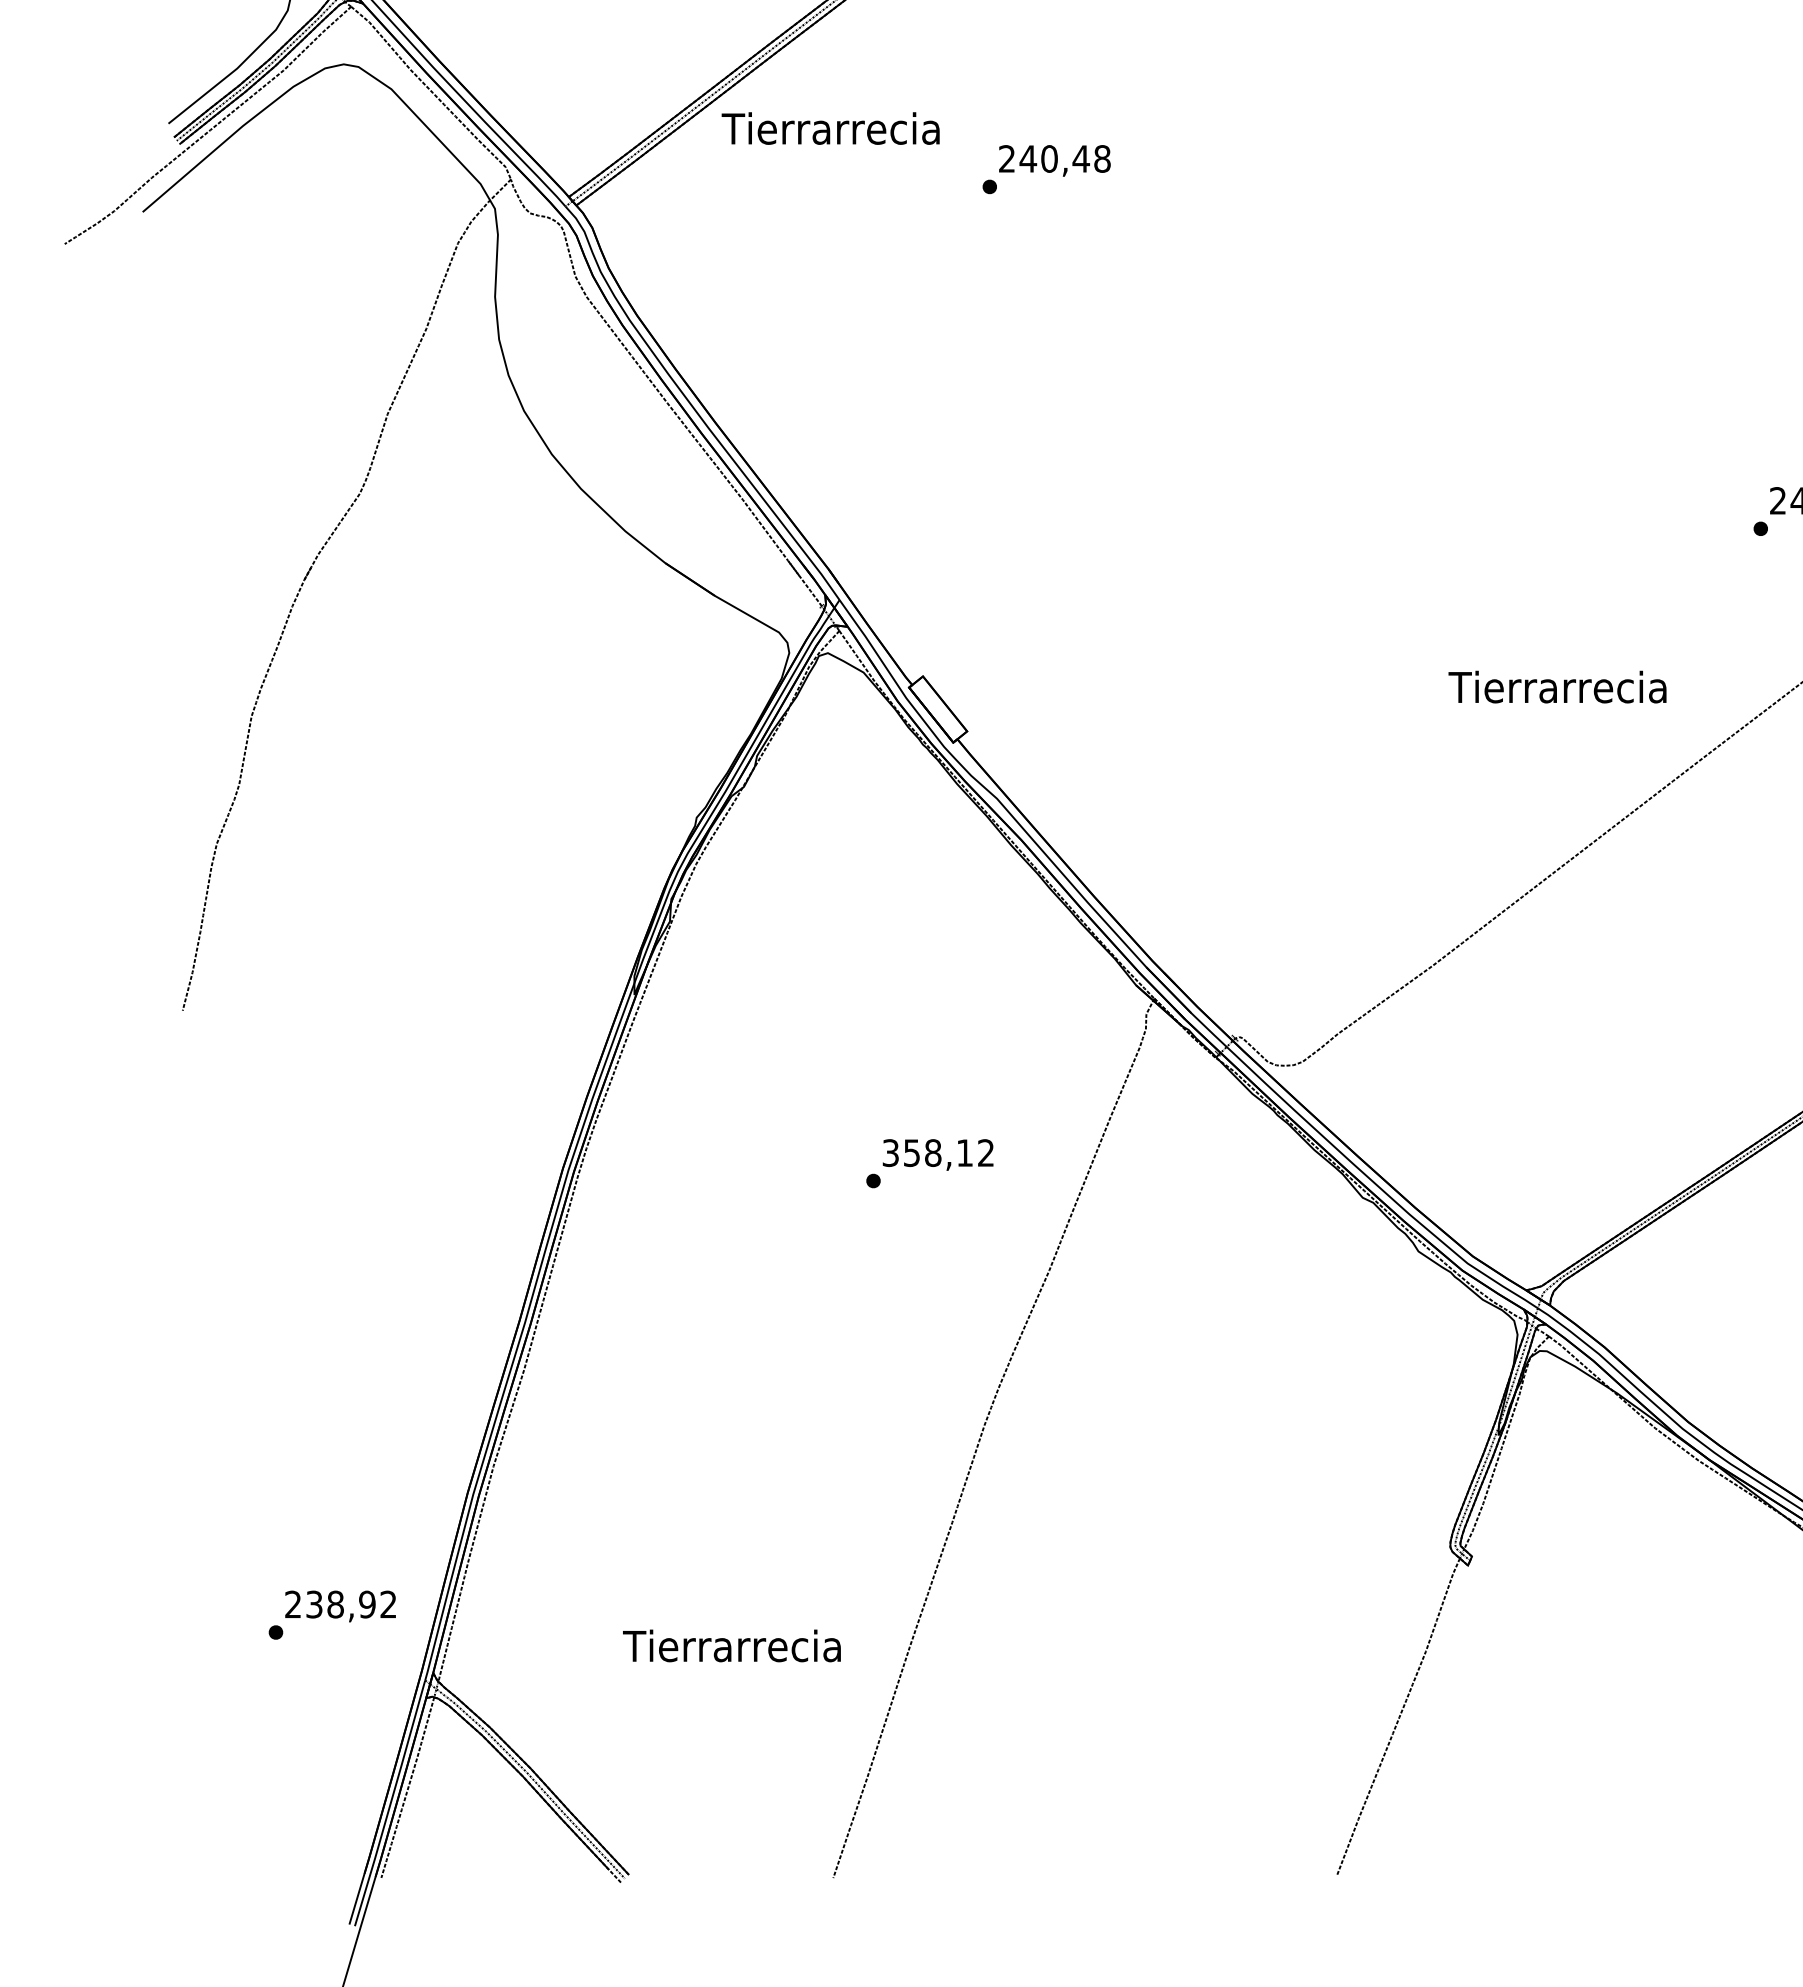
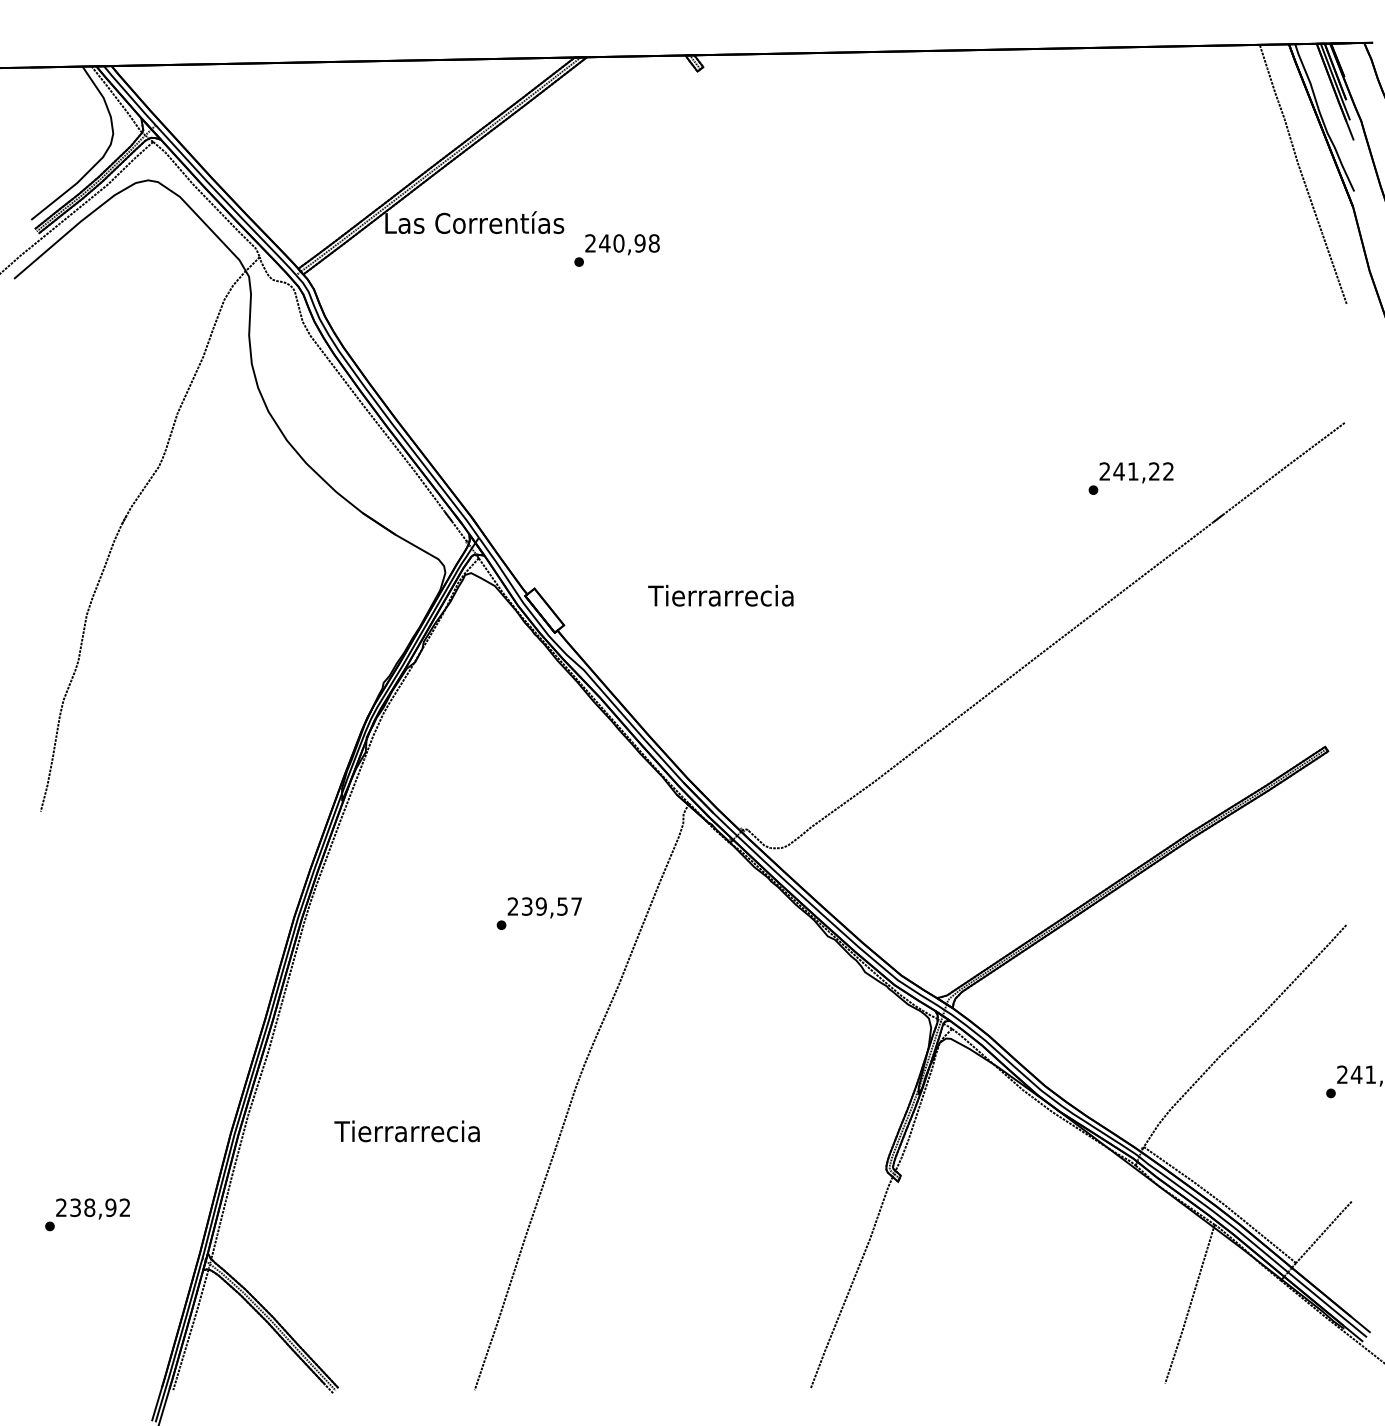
text: (832, 127) -> (474, 222), Tierrarrecia -> Las Correntías
text: (1080, 159) -> (639, 243), 240,48 -> 240,98
text: (1556, 686) -> (720, 595), moved
text: (937, 1152) -> (544, 906), 358,12 -> 239,57
text: (332, 1614) -> (87, 1214), moved
text: (730, 1646) -> (406, 1131), moved

